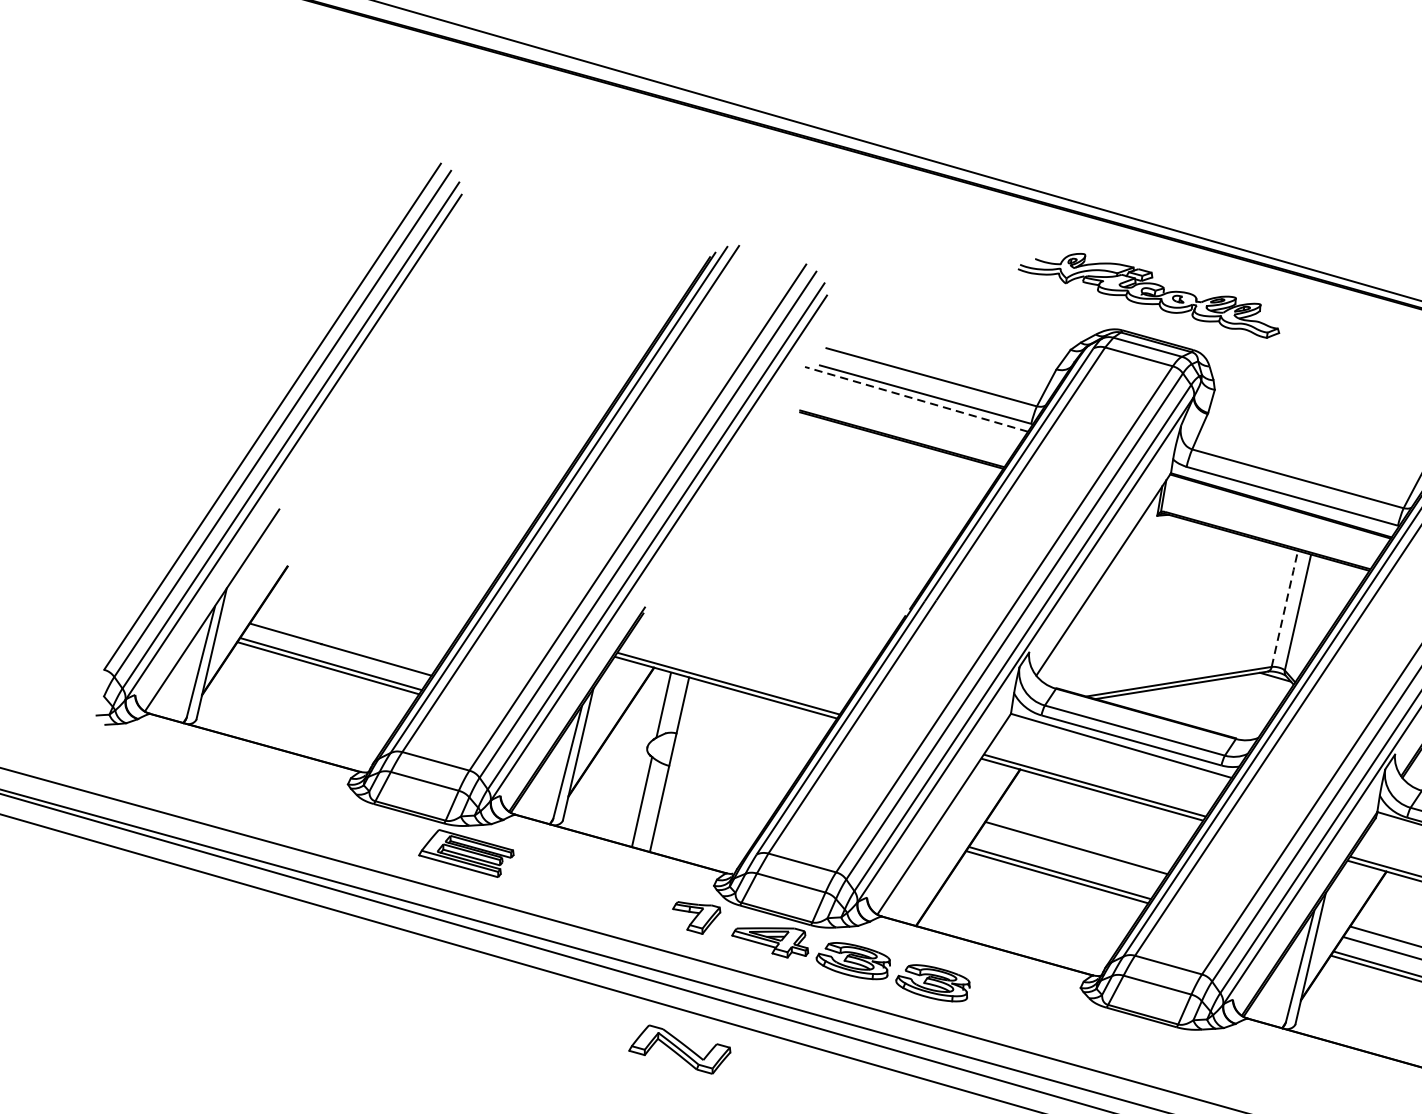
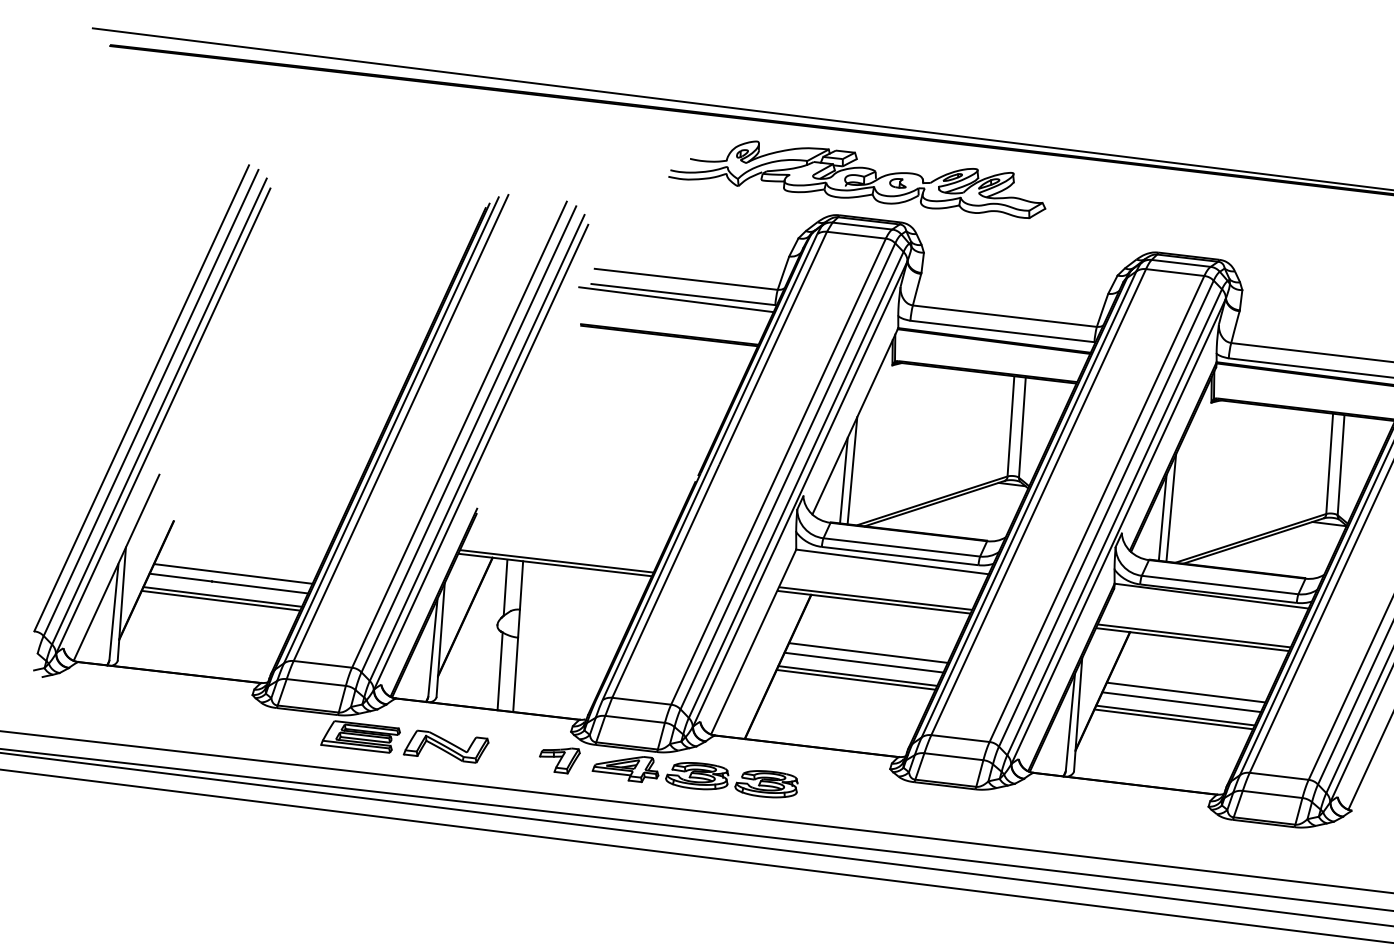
part: (1150, 291) -> (857, 179), size x1.67
line: (915, 398) -> (675, 299), dashed -> solid
line: (1285, 606) -> (1011, 424), dashed -> solid
line: (1091, 631) -> (852, 470), added
line: (347, 638) -> (233, 573), added
line: (1078, 641) -> (843, 480), added
line: (1068, 858) -> (863, 662), added
part: (679, 1049) -> (445, 746), moved

